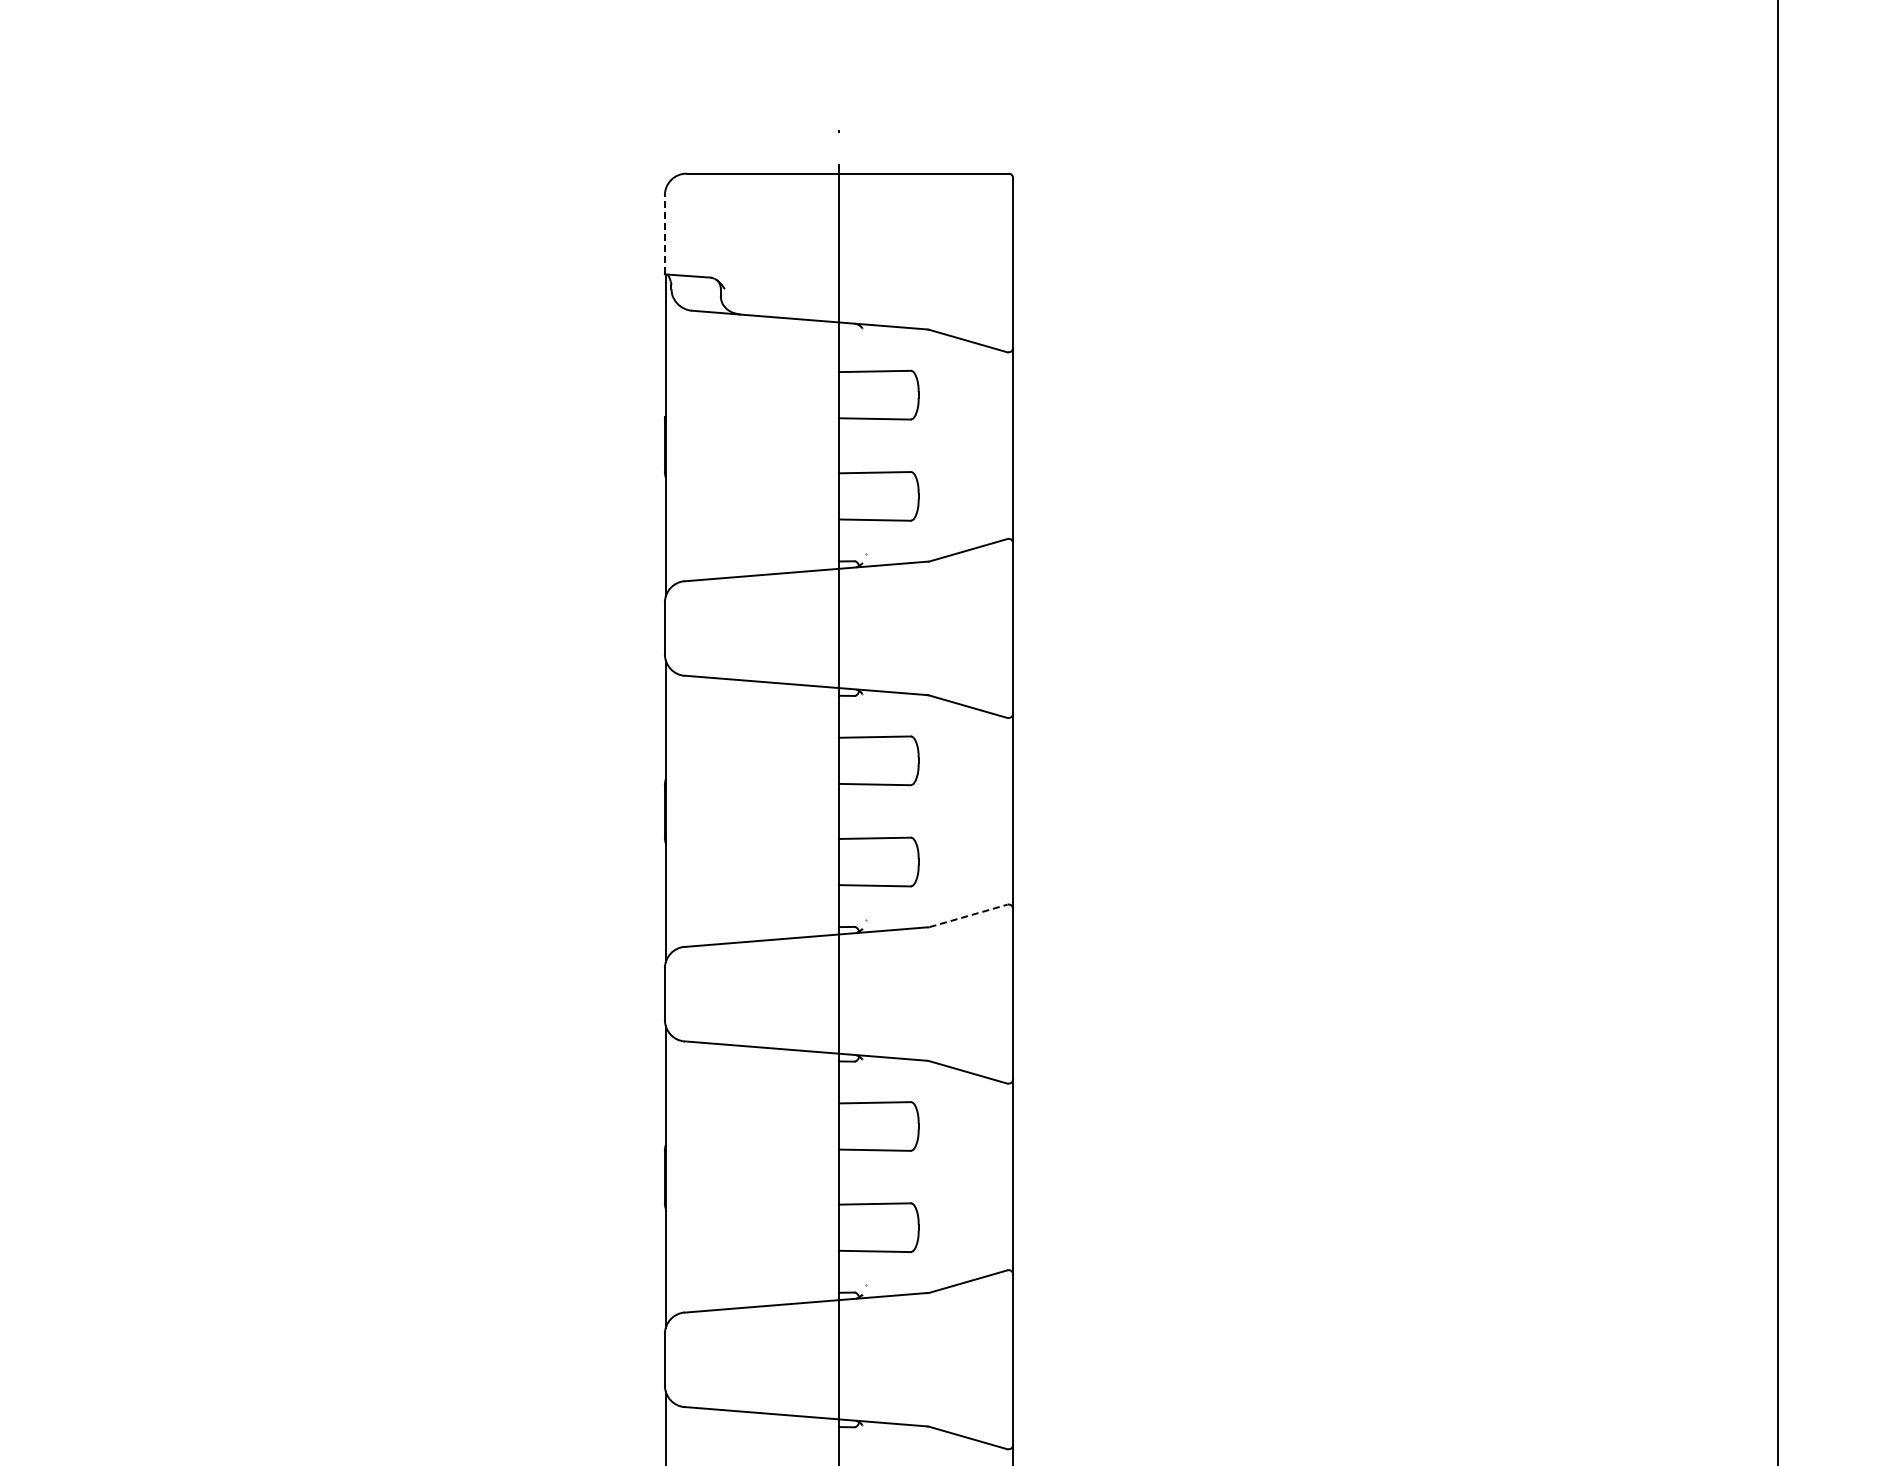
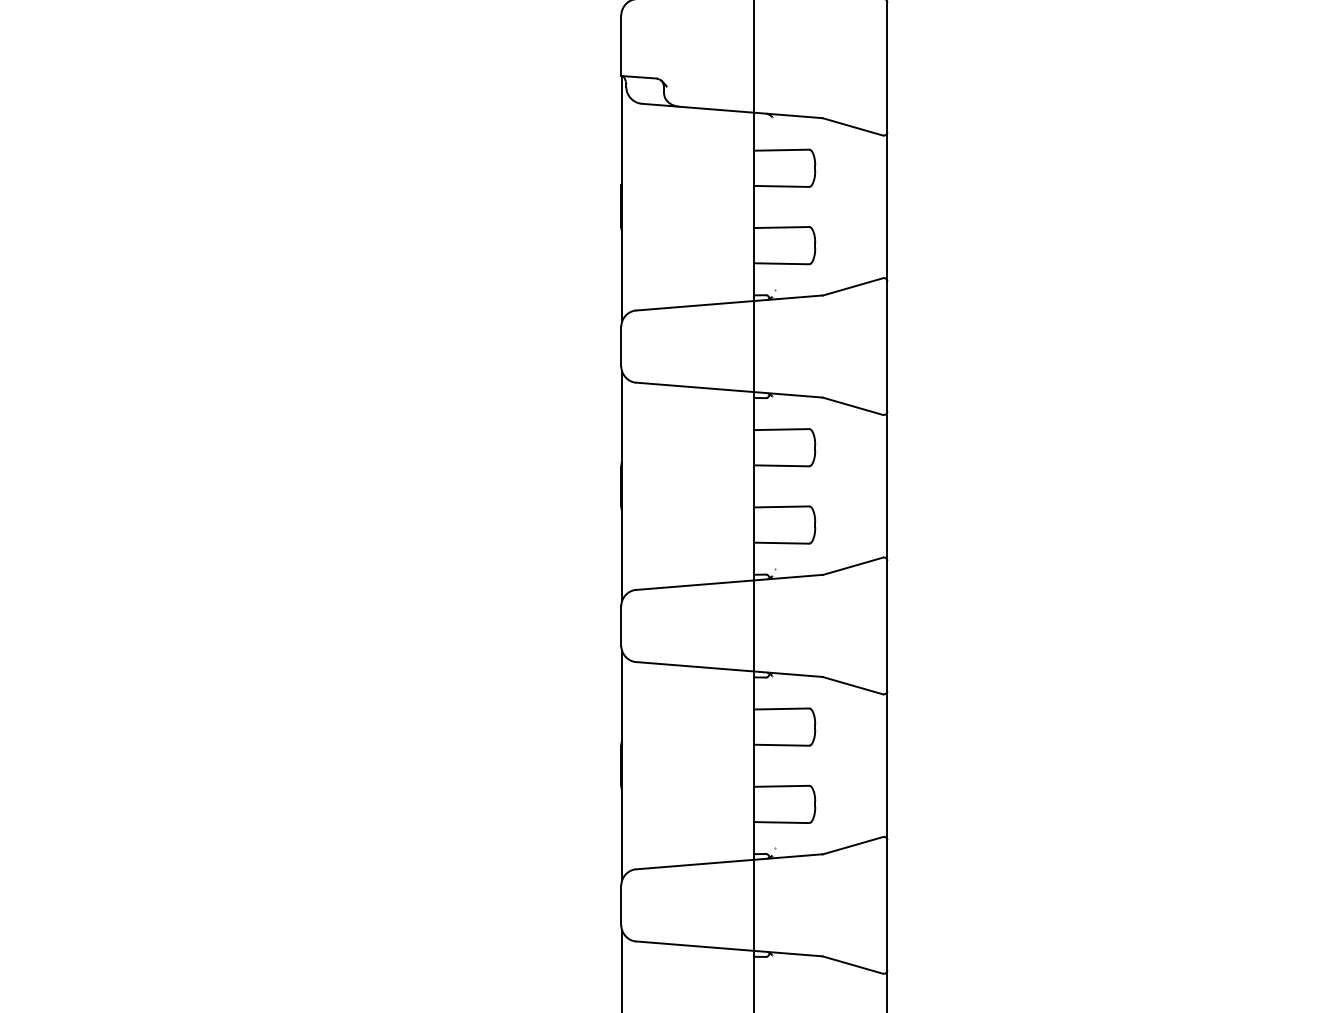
line: (664, 234) -> (621, 45), dashed -> solid
line: (968, 915) -> (853, 565), dashed -> solid

